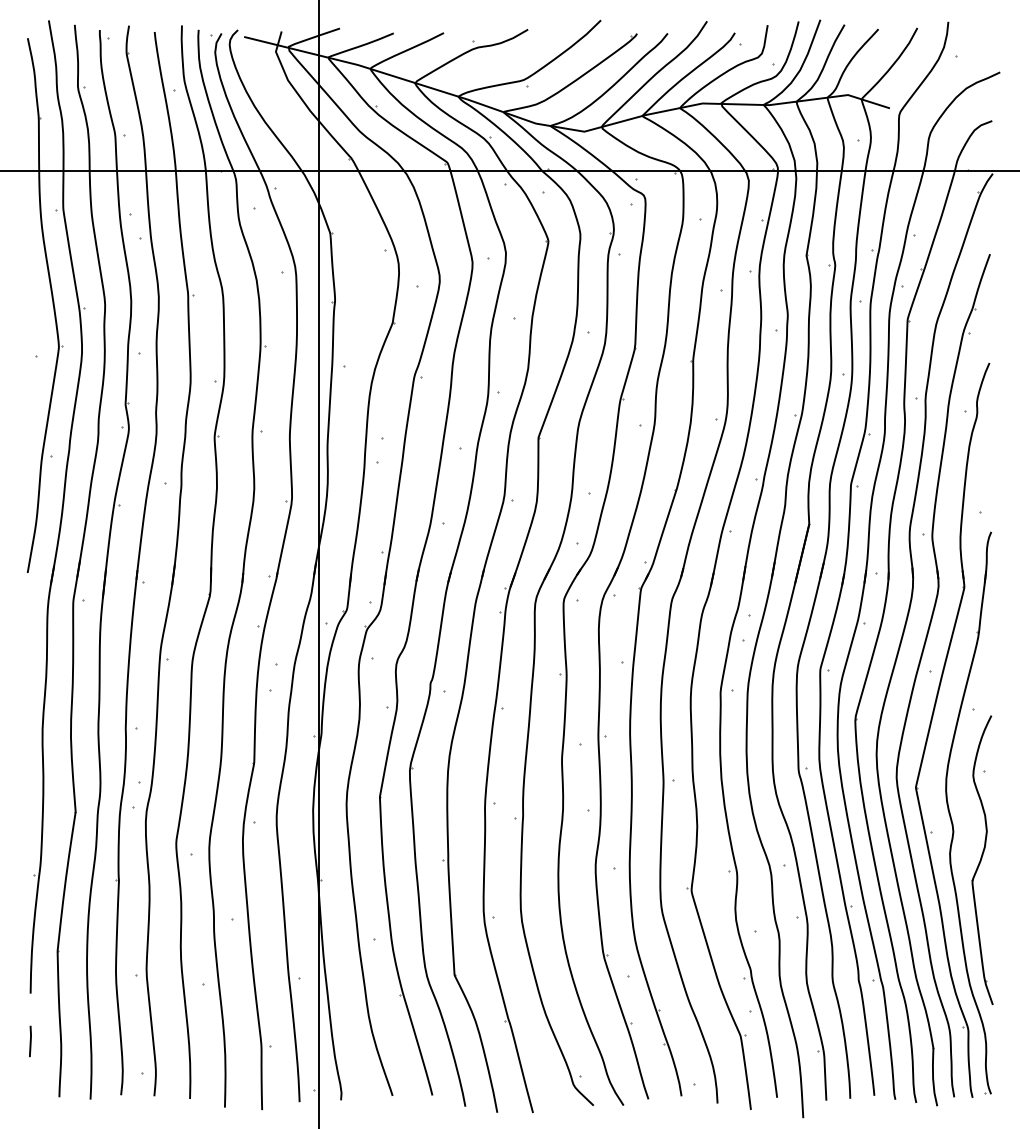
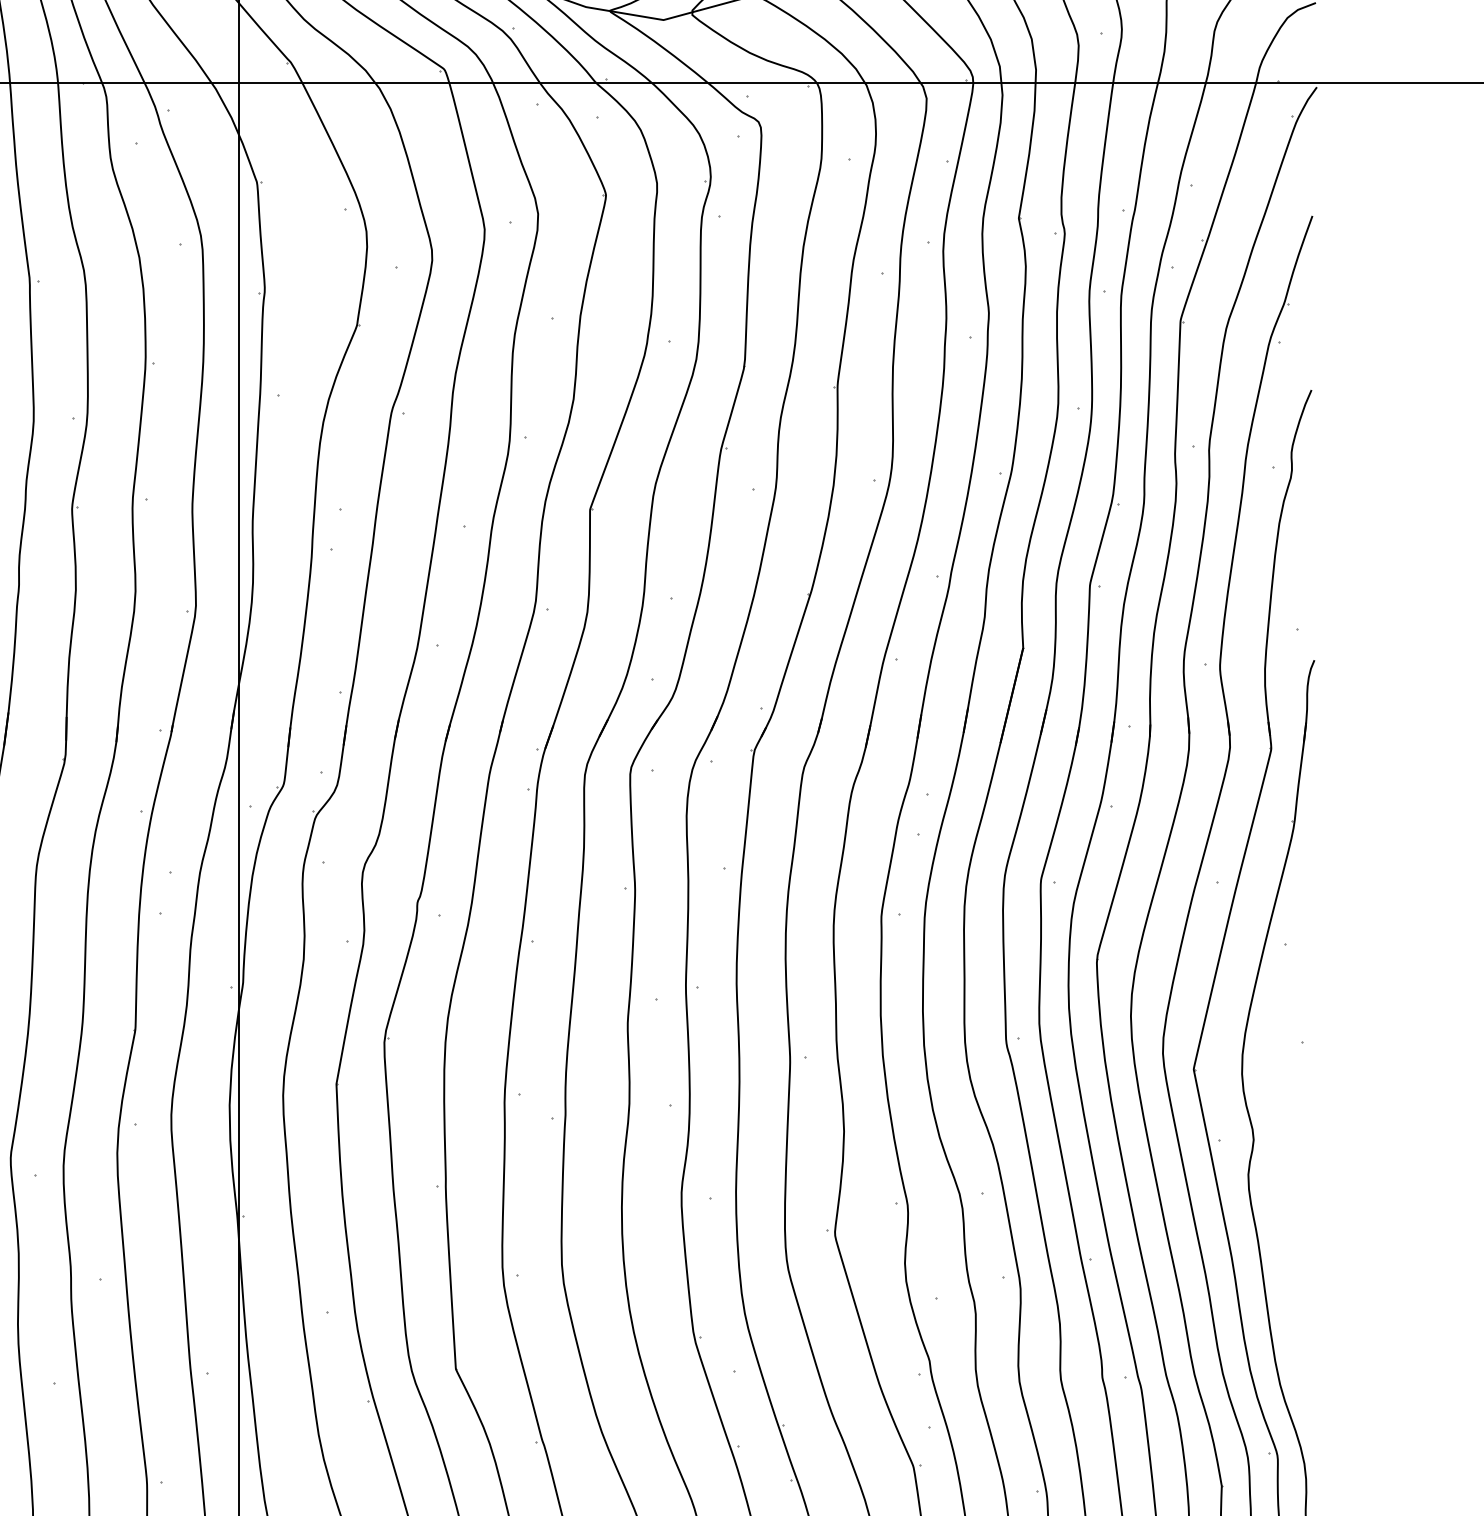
part: (982, 860) -> (1300, 1185), removed

